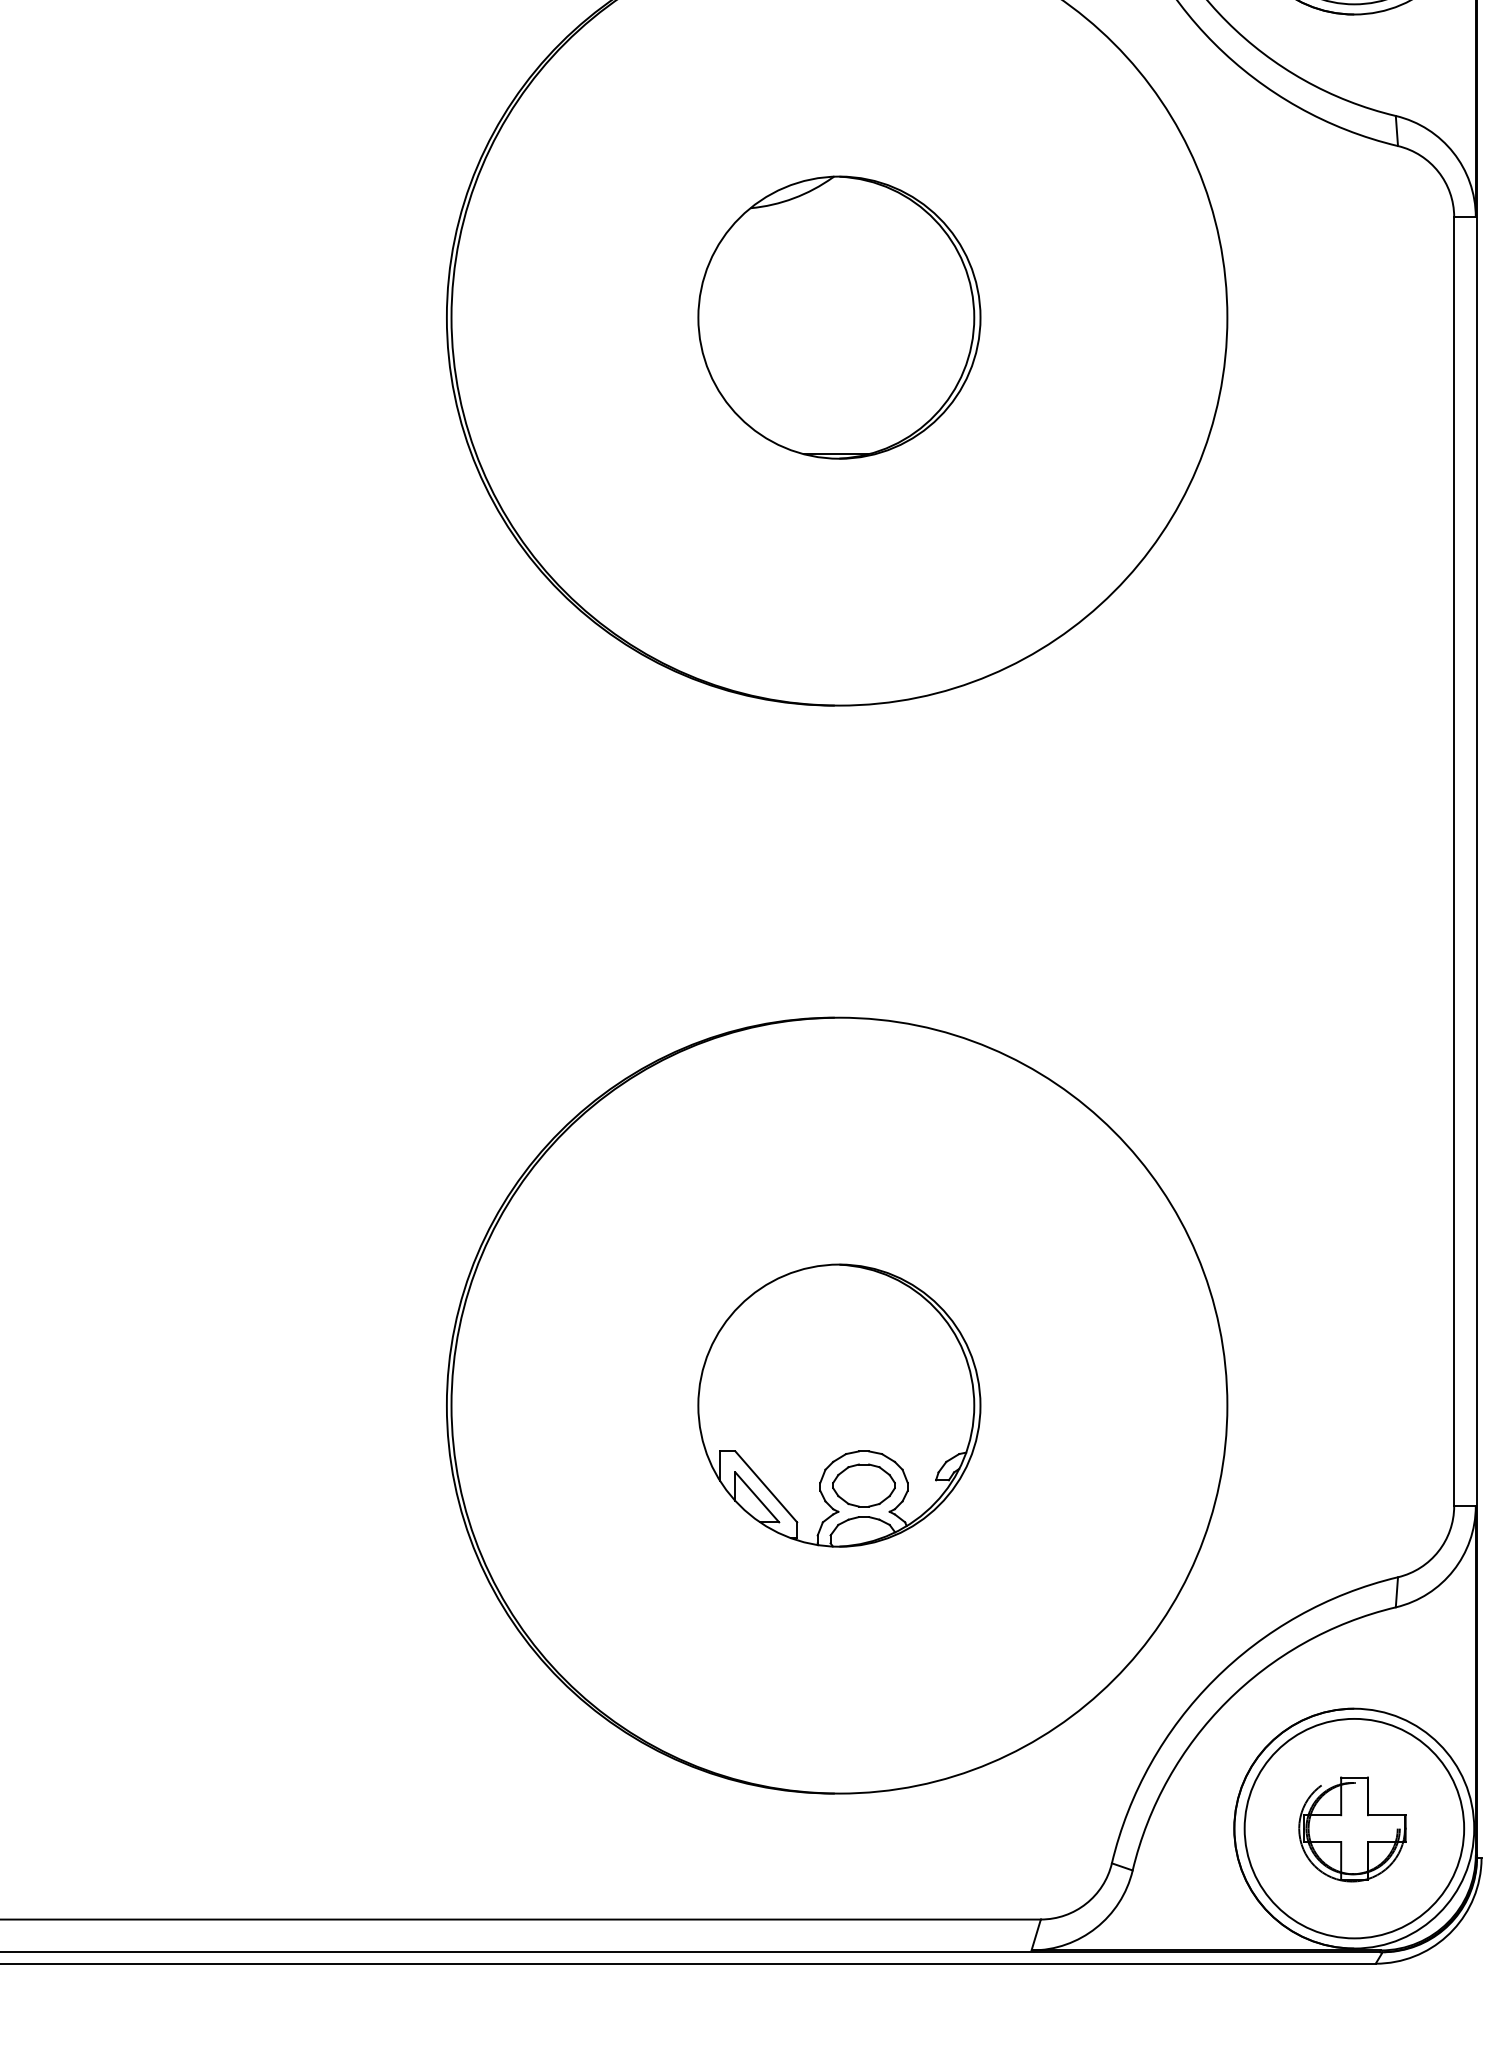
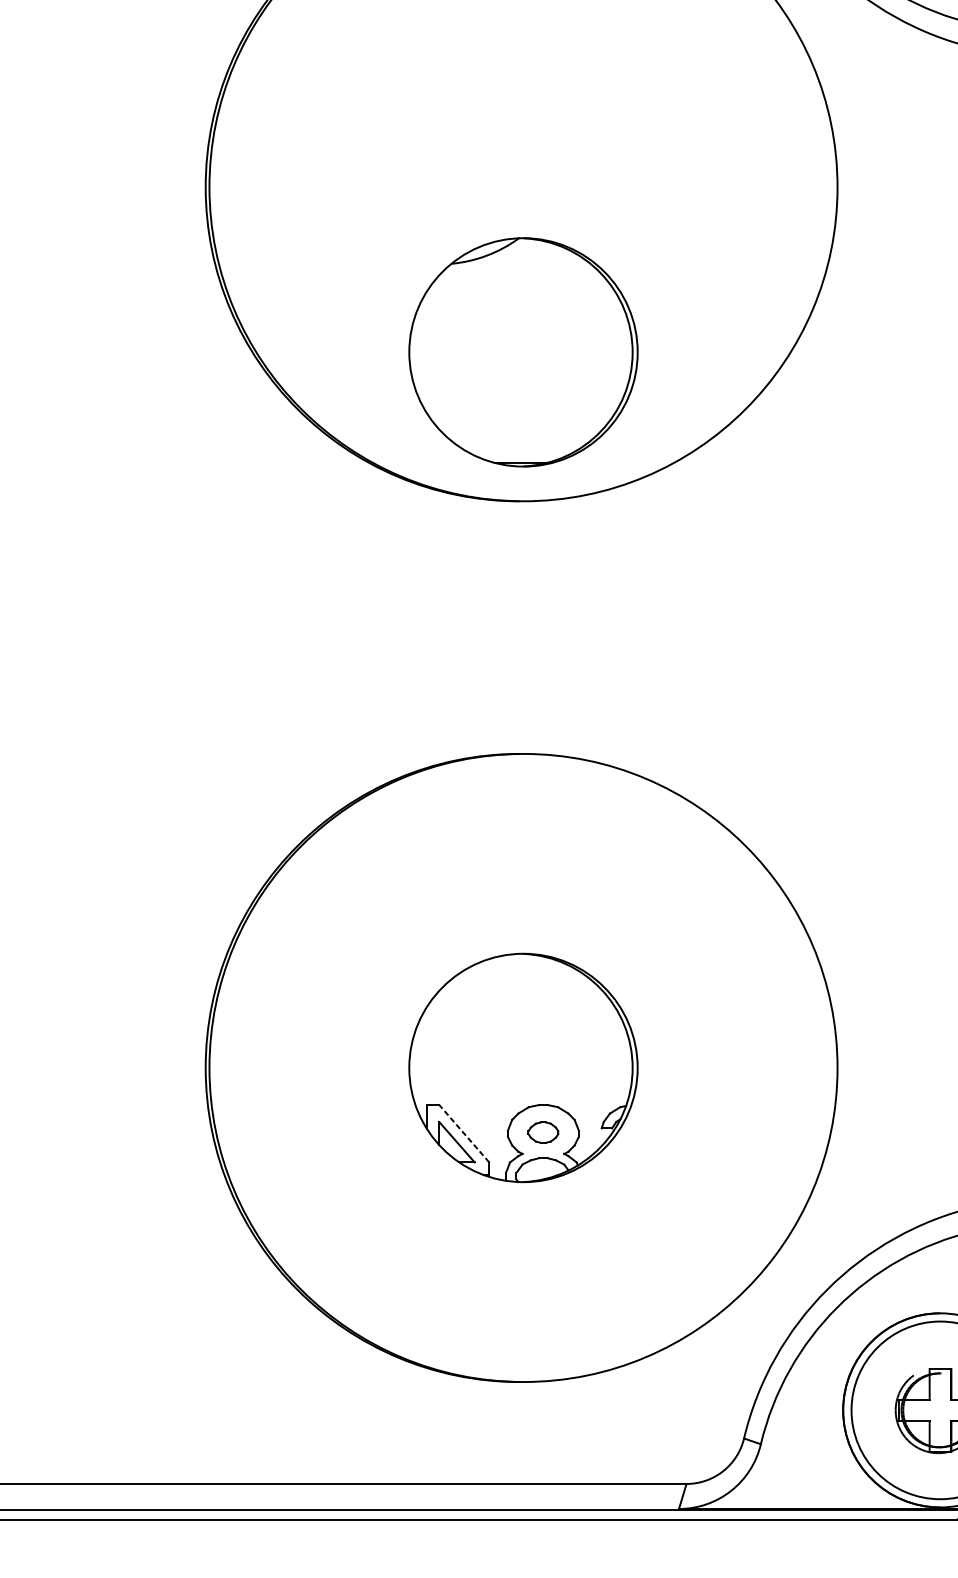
part: (839, 317) -> (523, 352), moved
part: (863, 1485) -> (542, 1132), size x0.6
line: (765, 1486) -> (463, 1133), solid -> dashed

